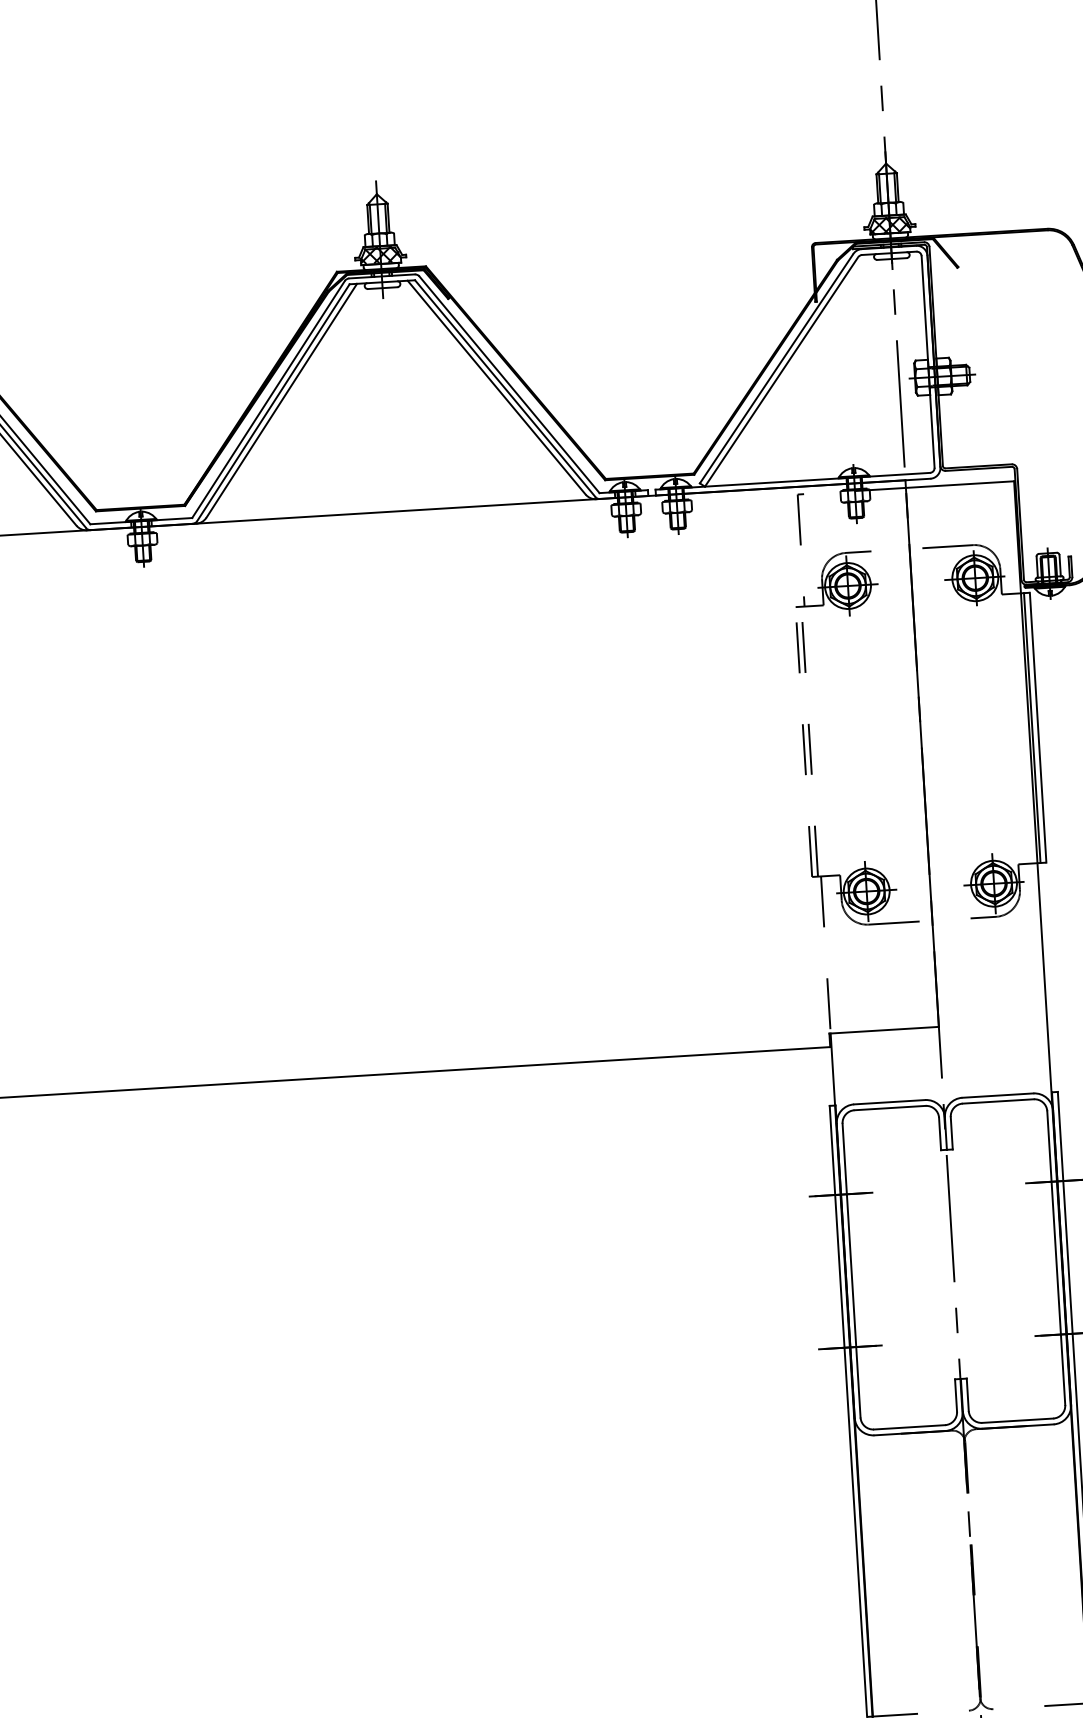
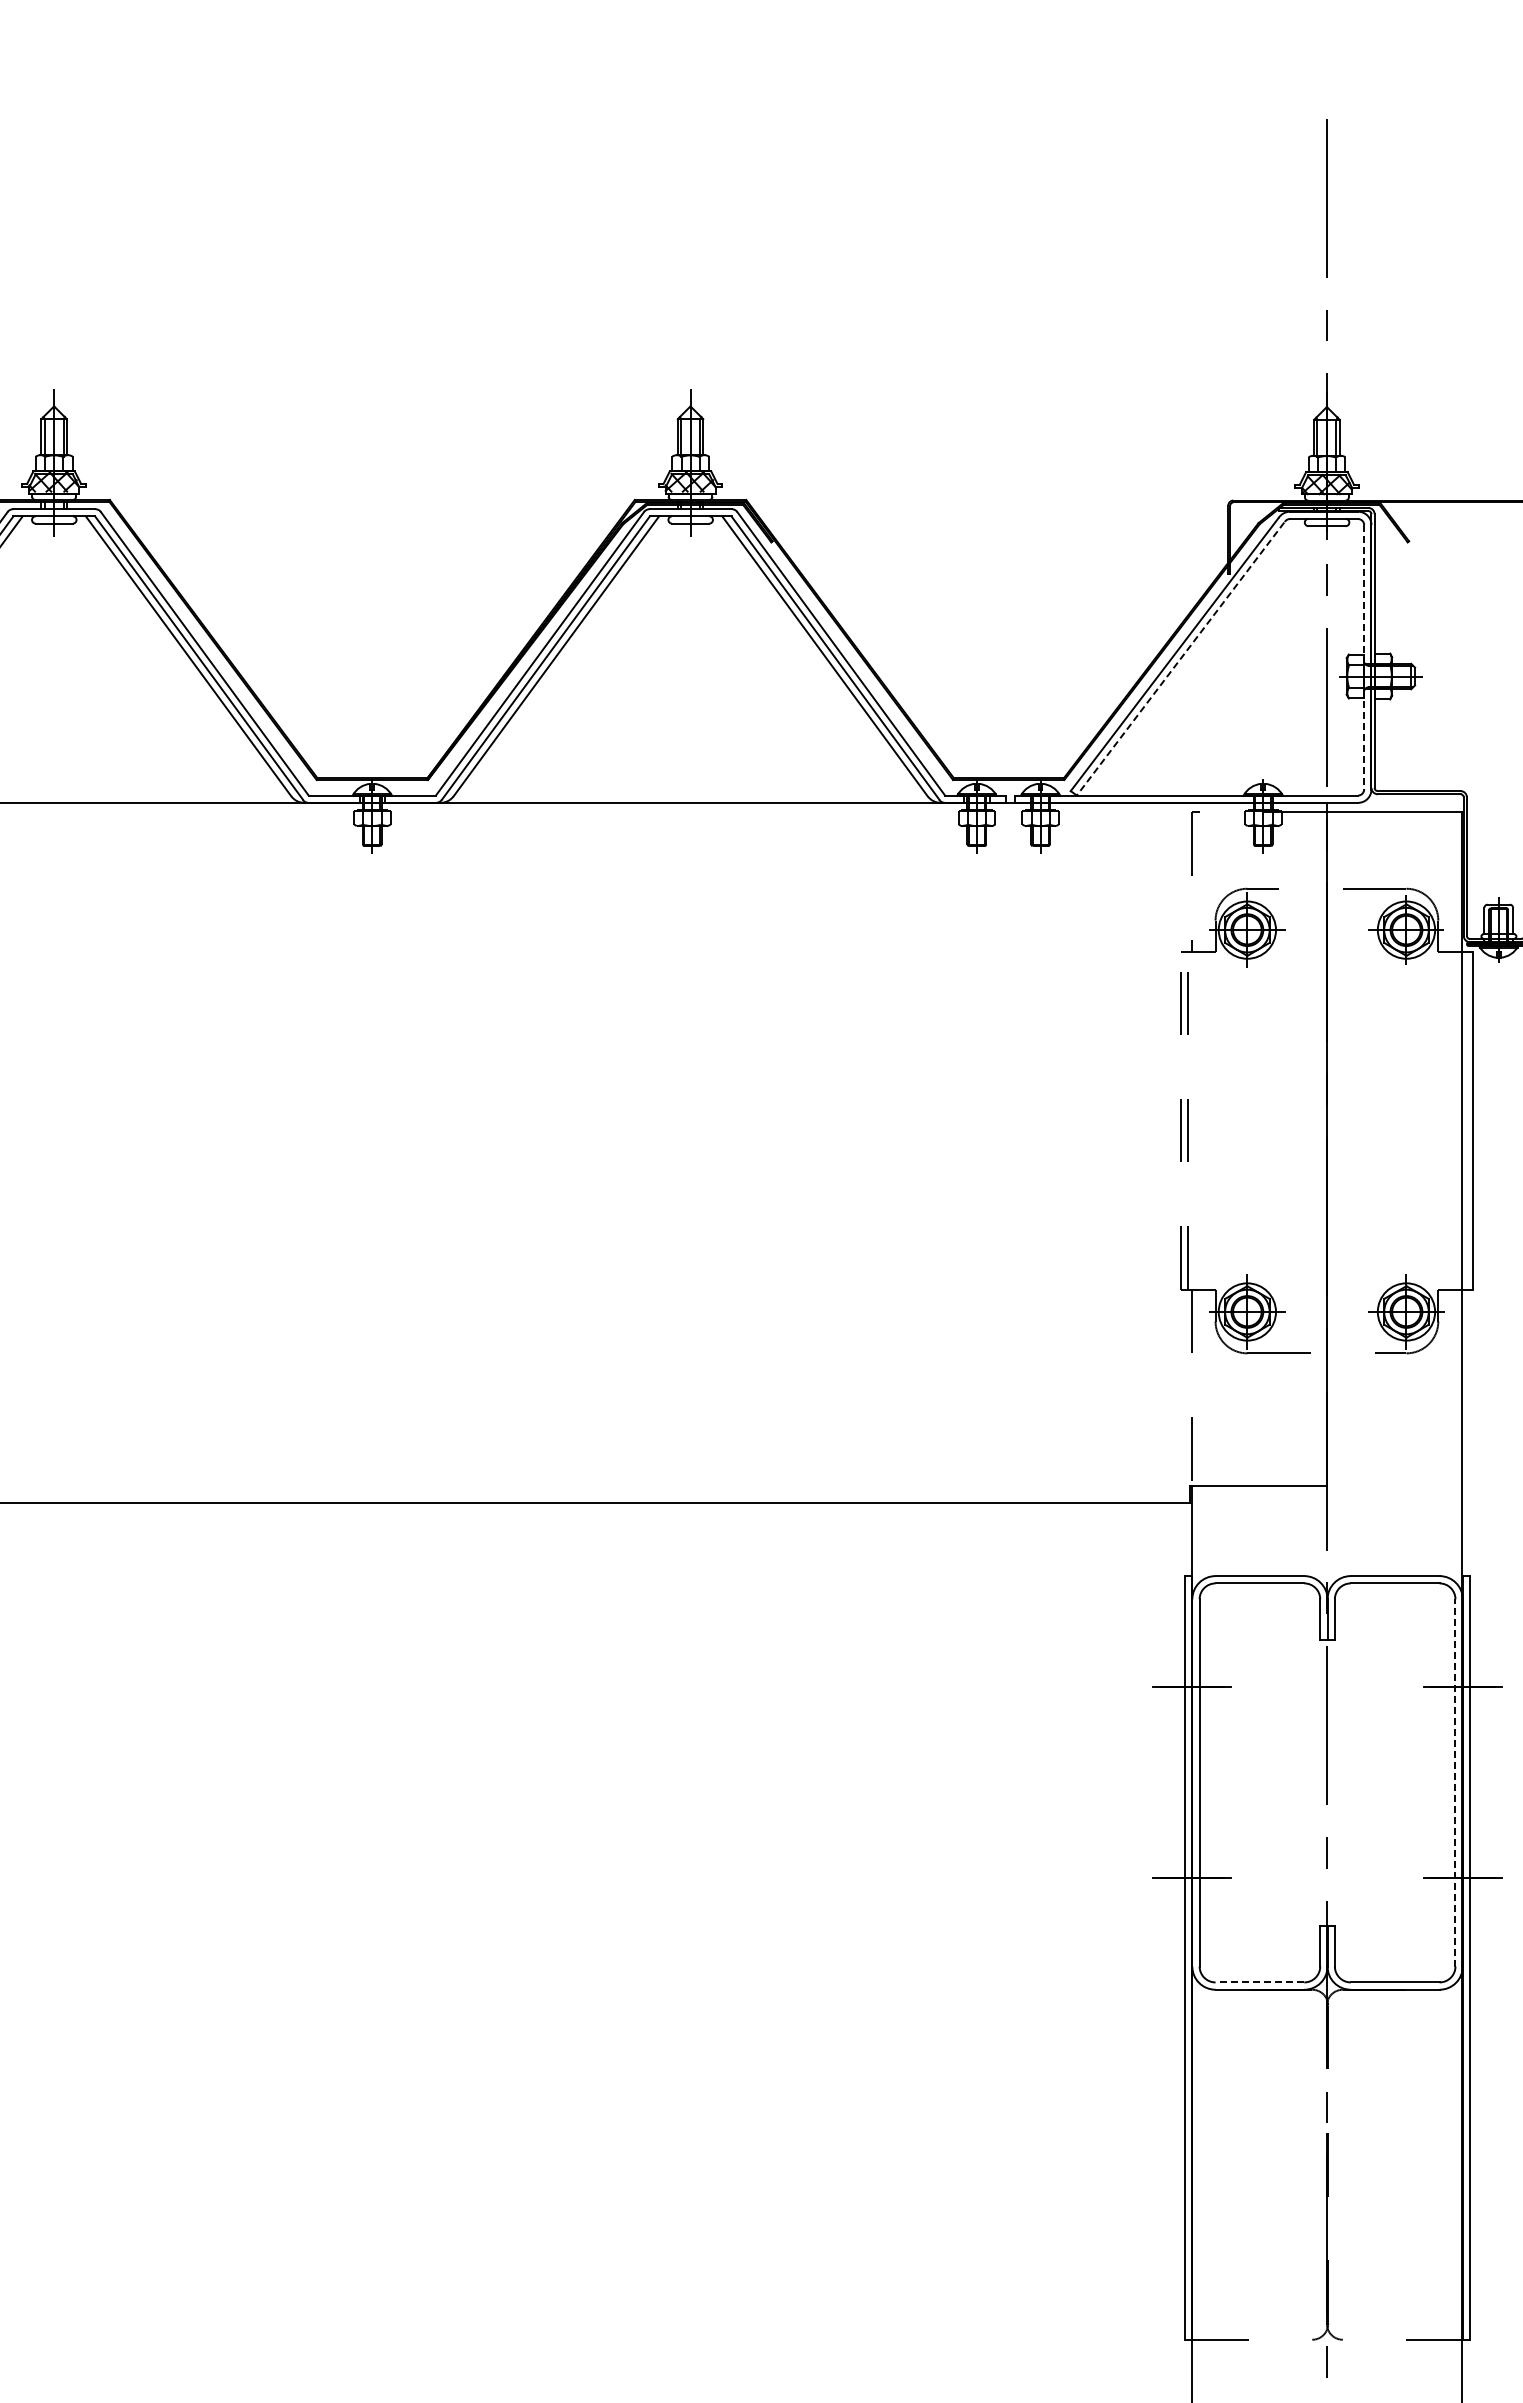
line: (928, 362) -> (1364, 657), solid -> dashed
line: (781, 372) -> (1180, 659), solid -> dashed
line: (1031, 727) -> (1465, 1120), removed
line: (1056, 1257) -> (1455, 1782), solid -> dashed
line: (909, 1427) -> (1259, 1982), solid -> dashed

